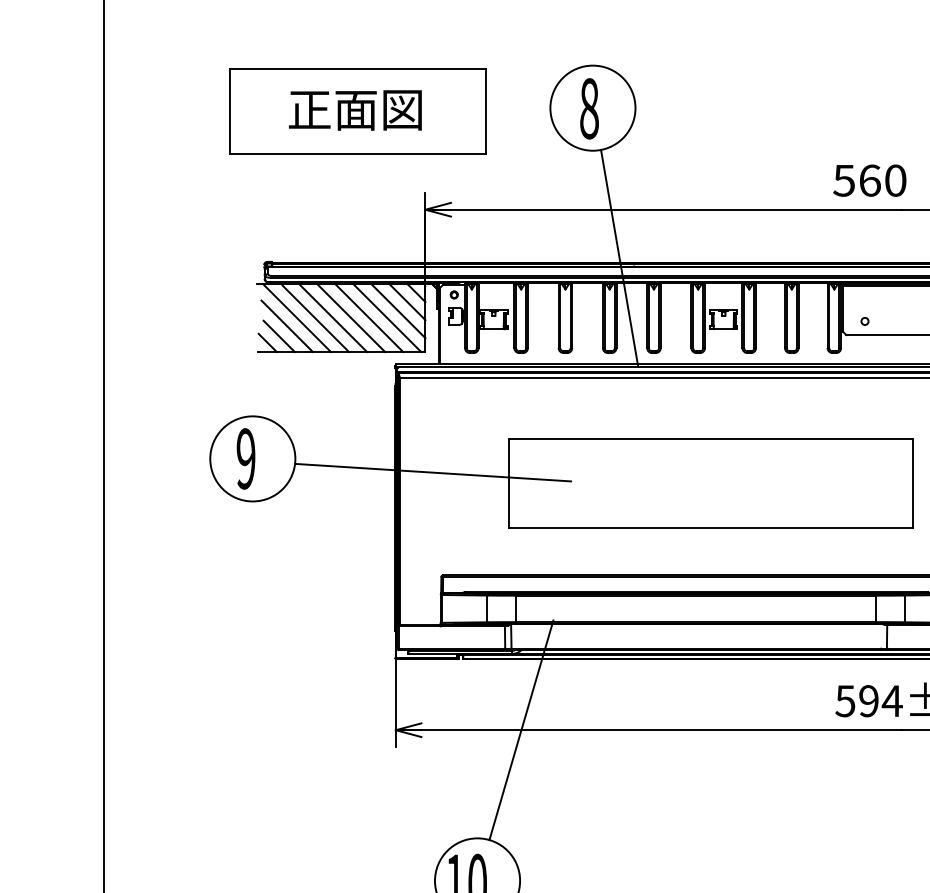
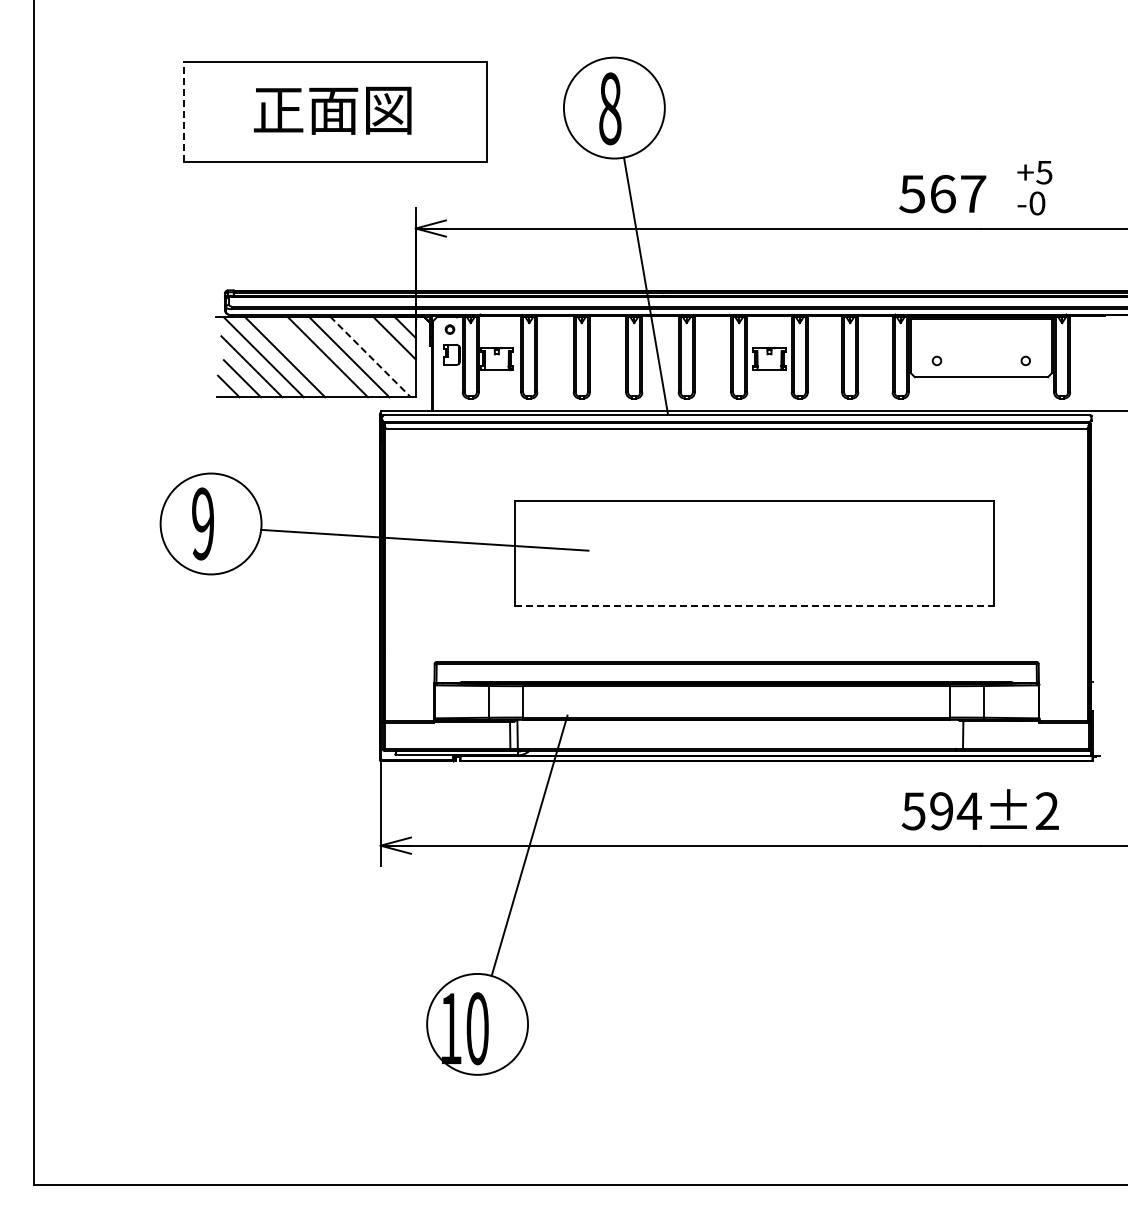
line: (230, 111) -> (184, 111), solid -> dashed
text: (895, 181) -> (973, 194), 560 -> 567
line: (398, 310) -> (383, 348), removed
line: (333, 318) -> (306, 357), removed
line: (387, 318) -> (370, 357), solid -> dashed
line: (711, 528) -> (754, 606), solid -> dashed

